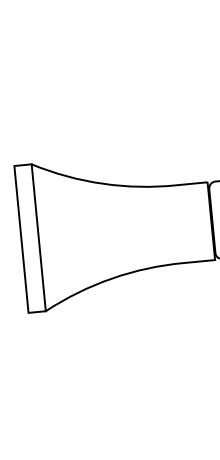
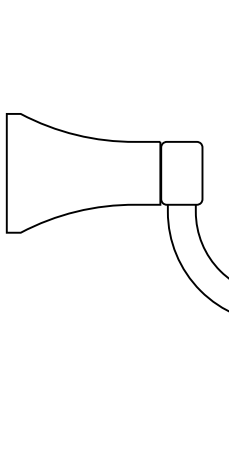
line: (38, 236) -> (20, 172), removed

